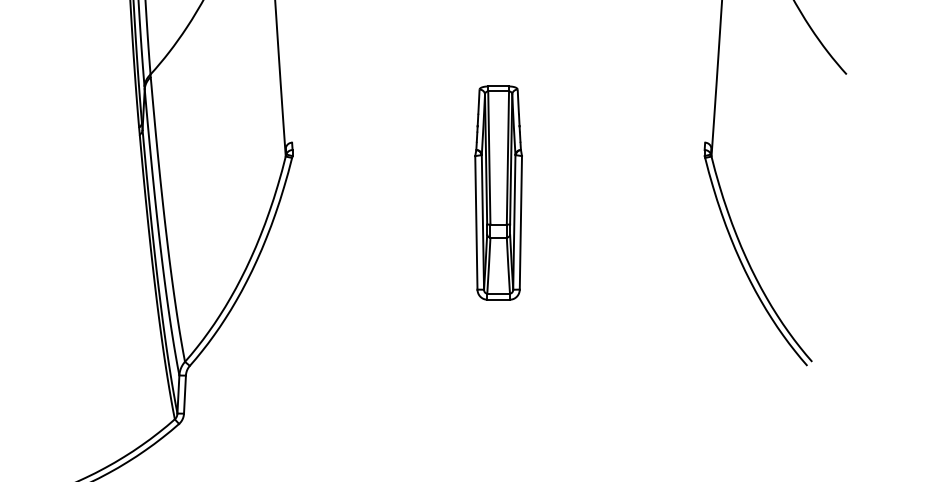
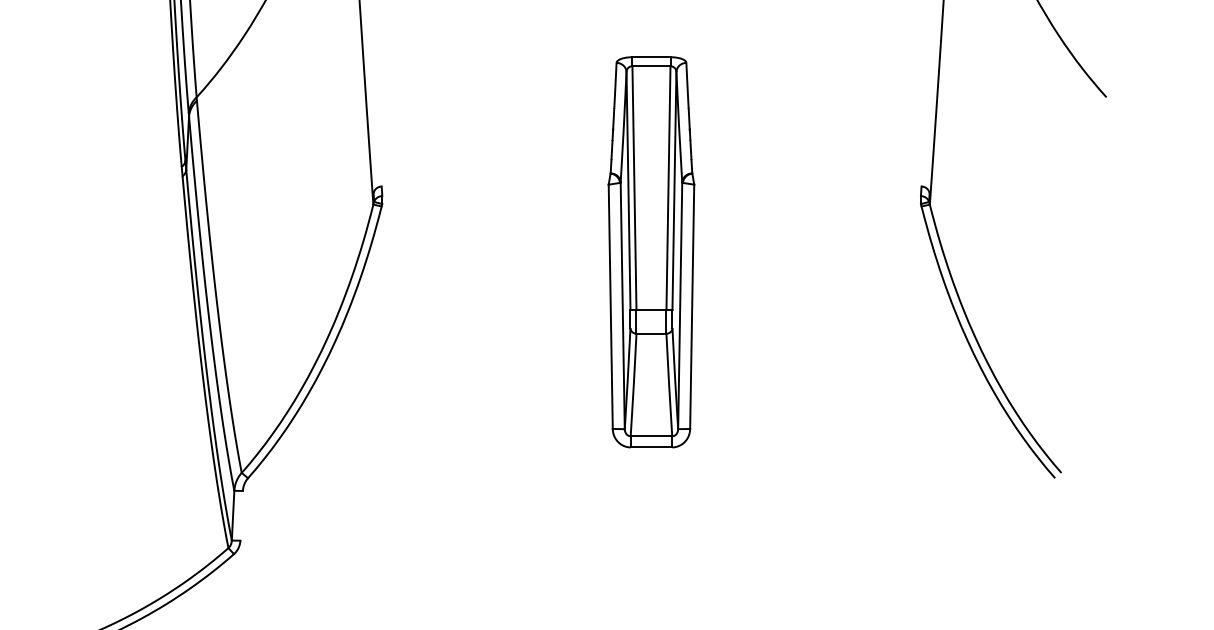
part: (498, 193) -> (651, 252), size x1.4
line: (184, 394) -> (241, 515), removed

